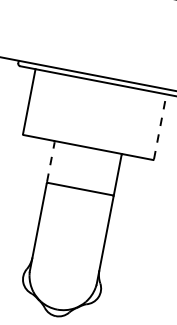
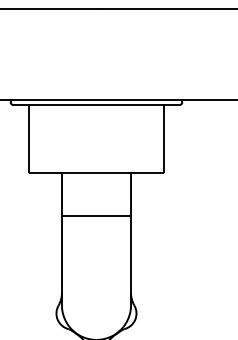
line: (160, 126) -> (164, 137), dashed -> solid
line: (50, 161) -> (61, 193), dashed -> solid

